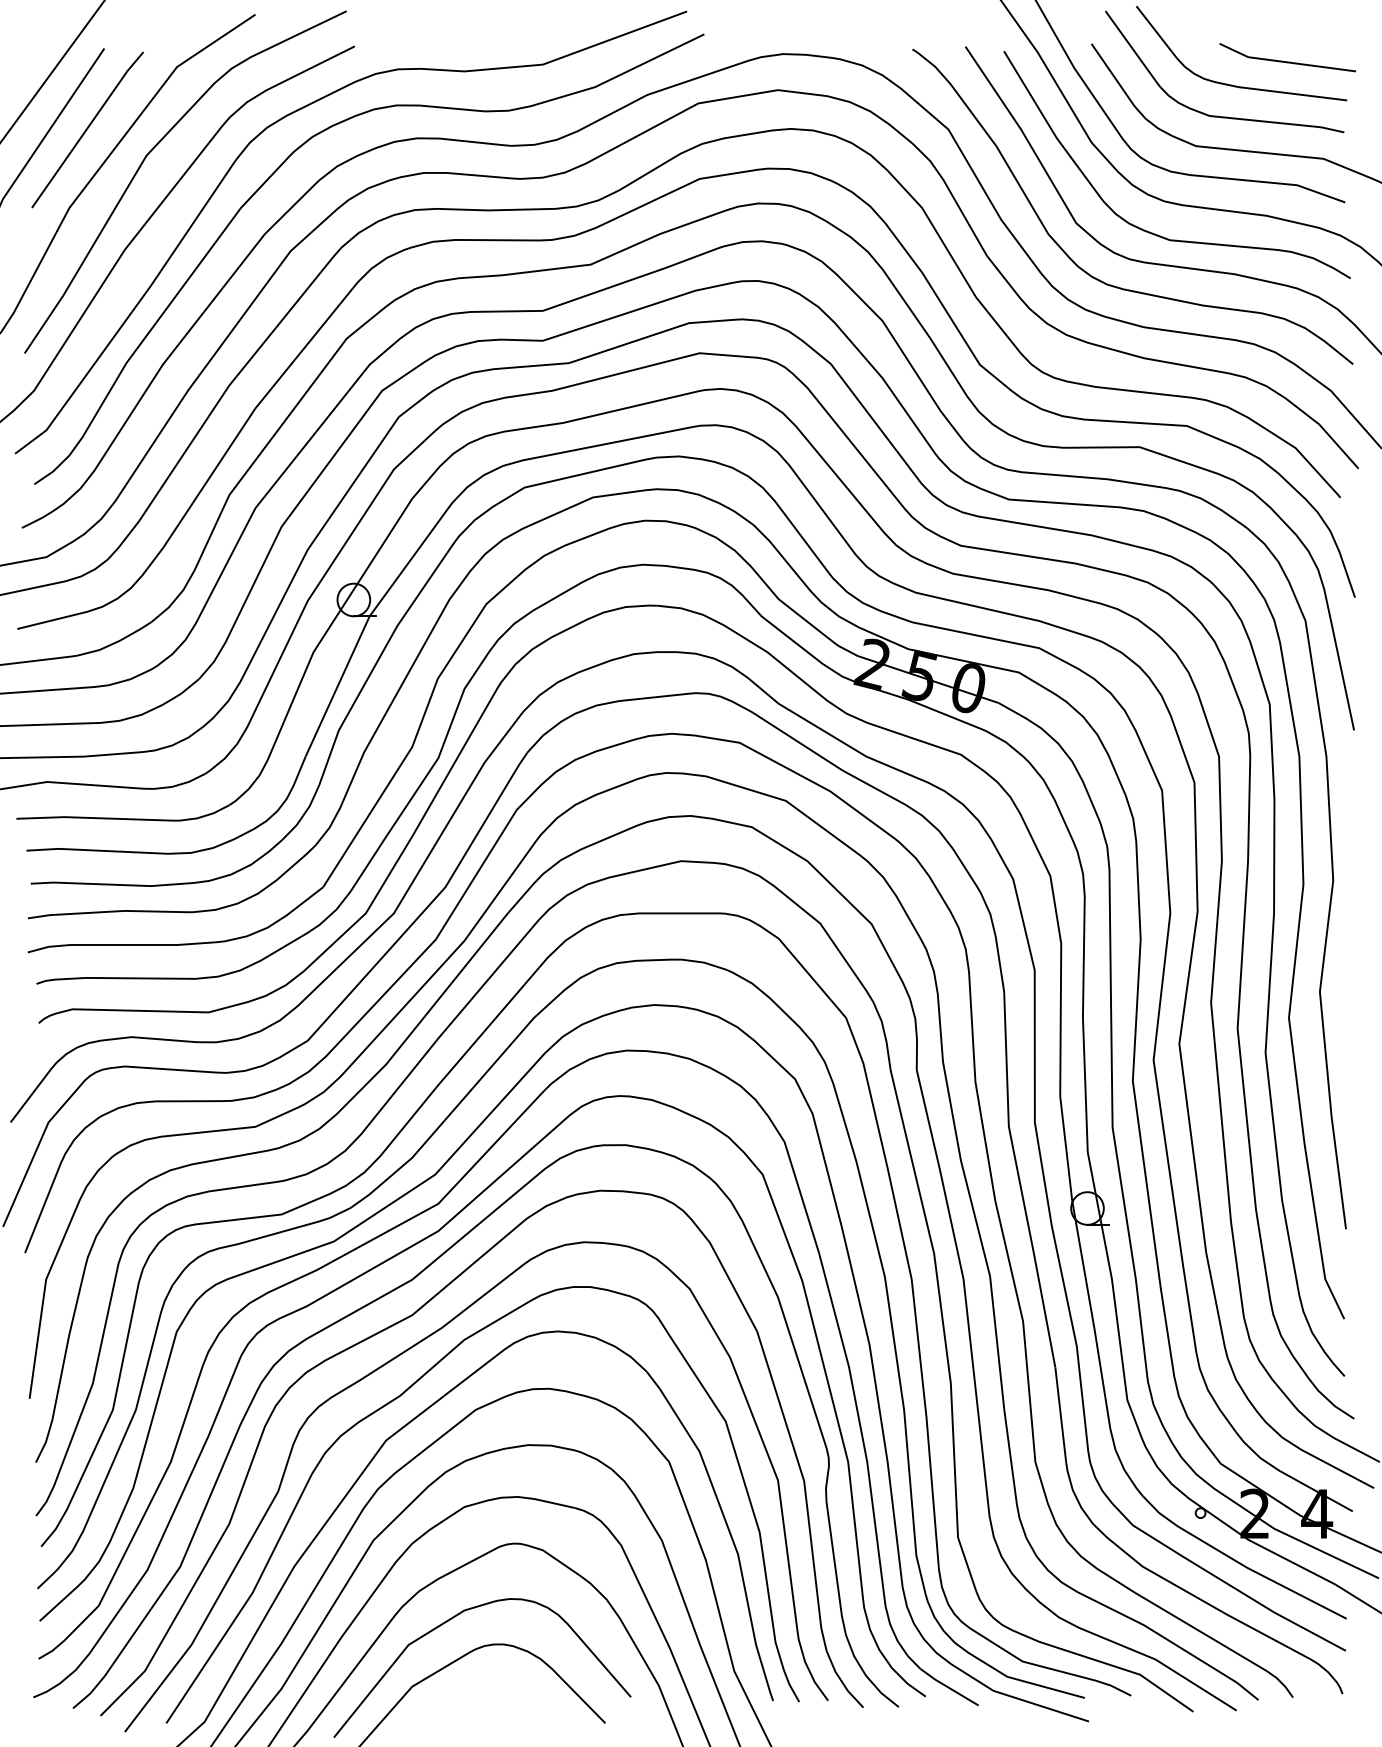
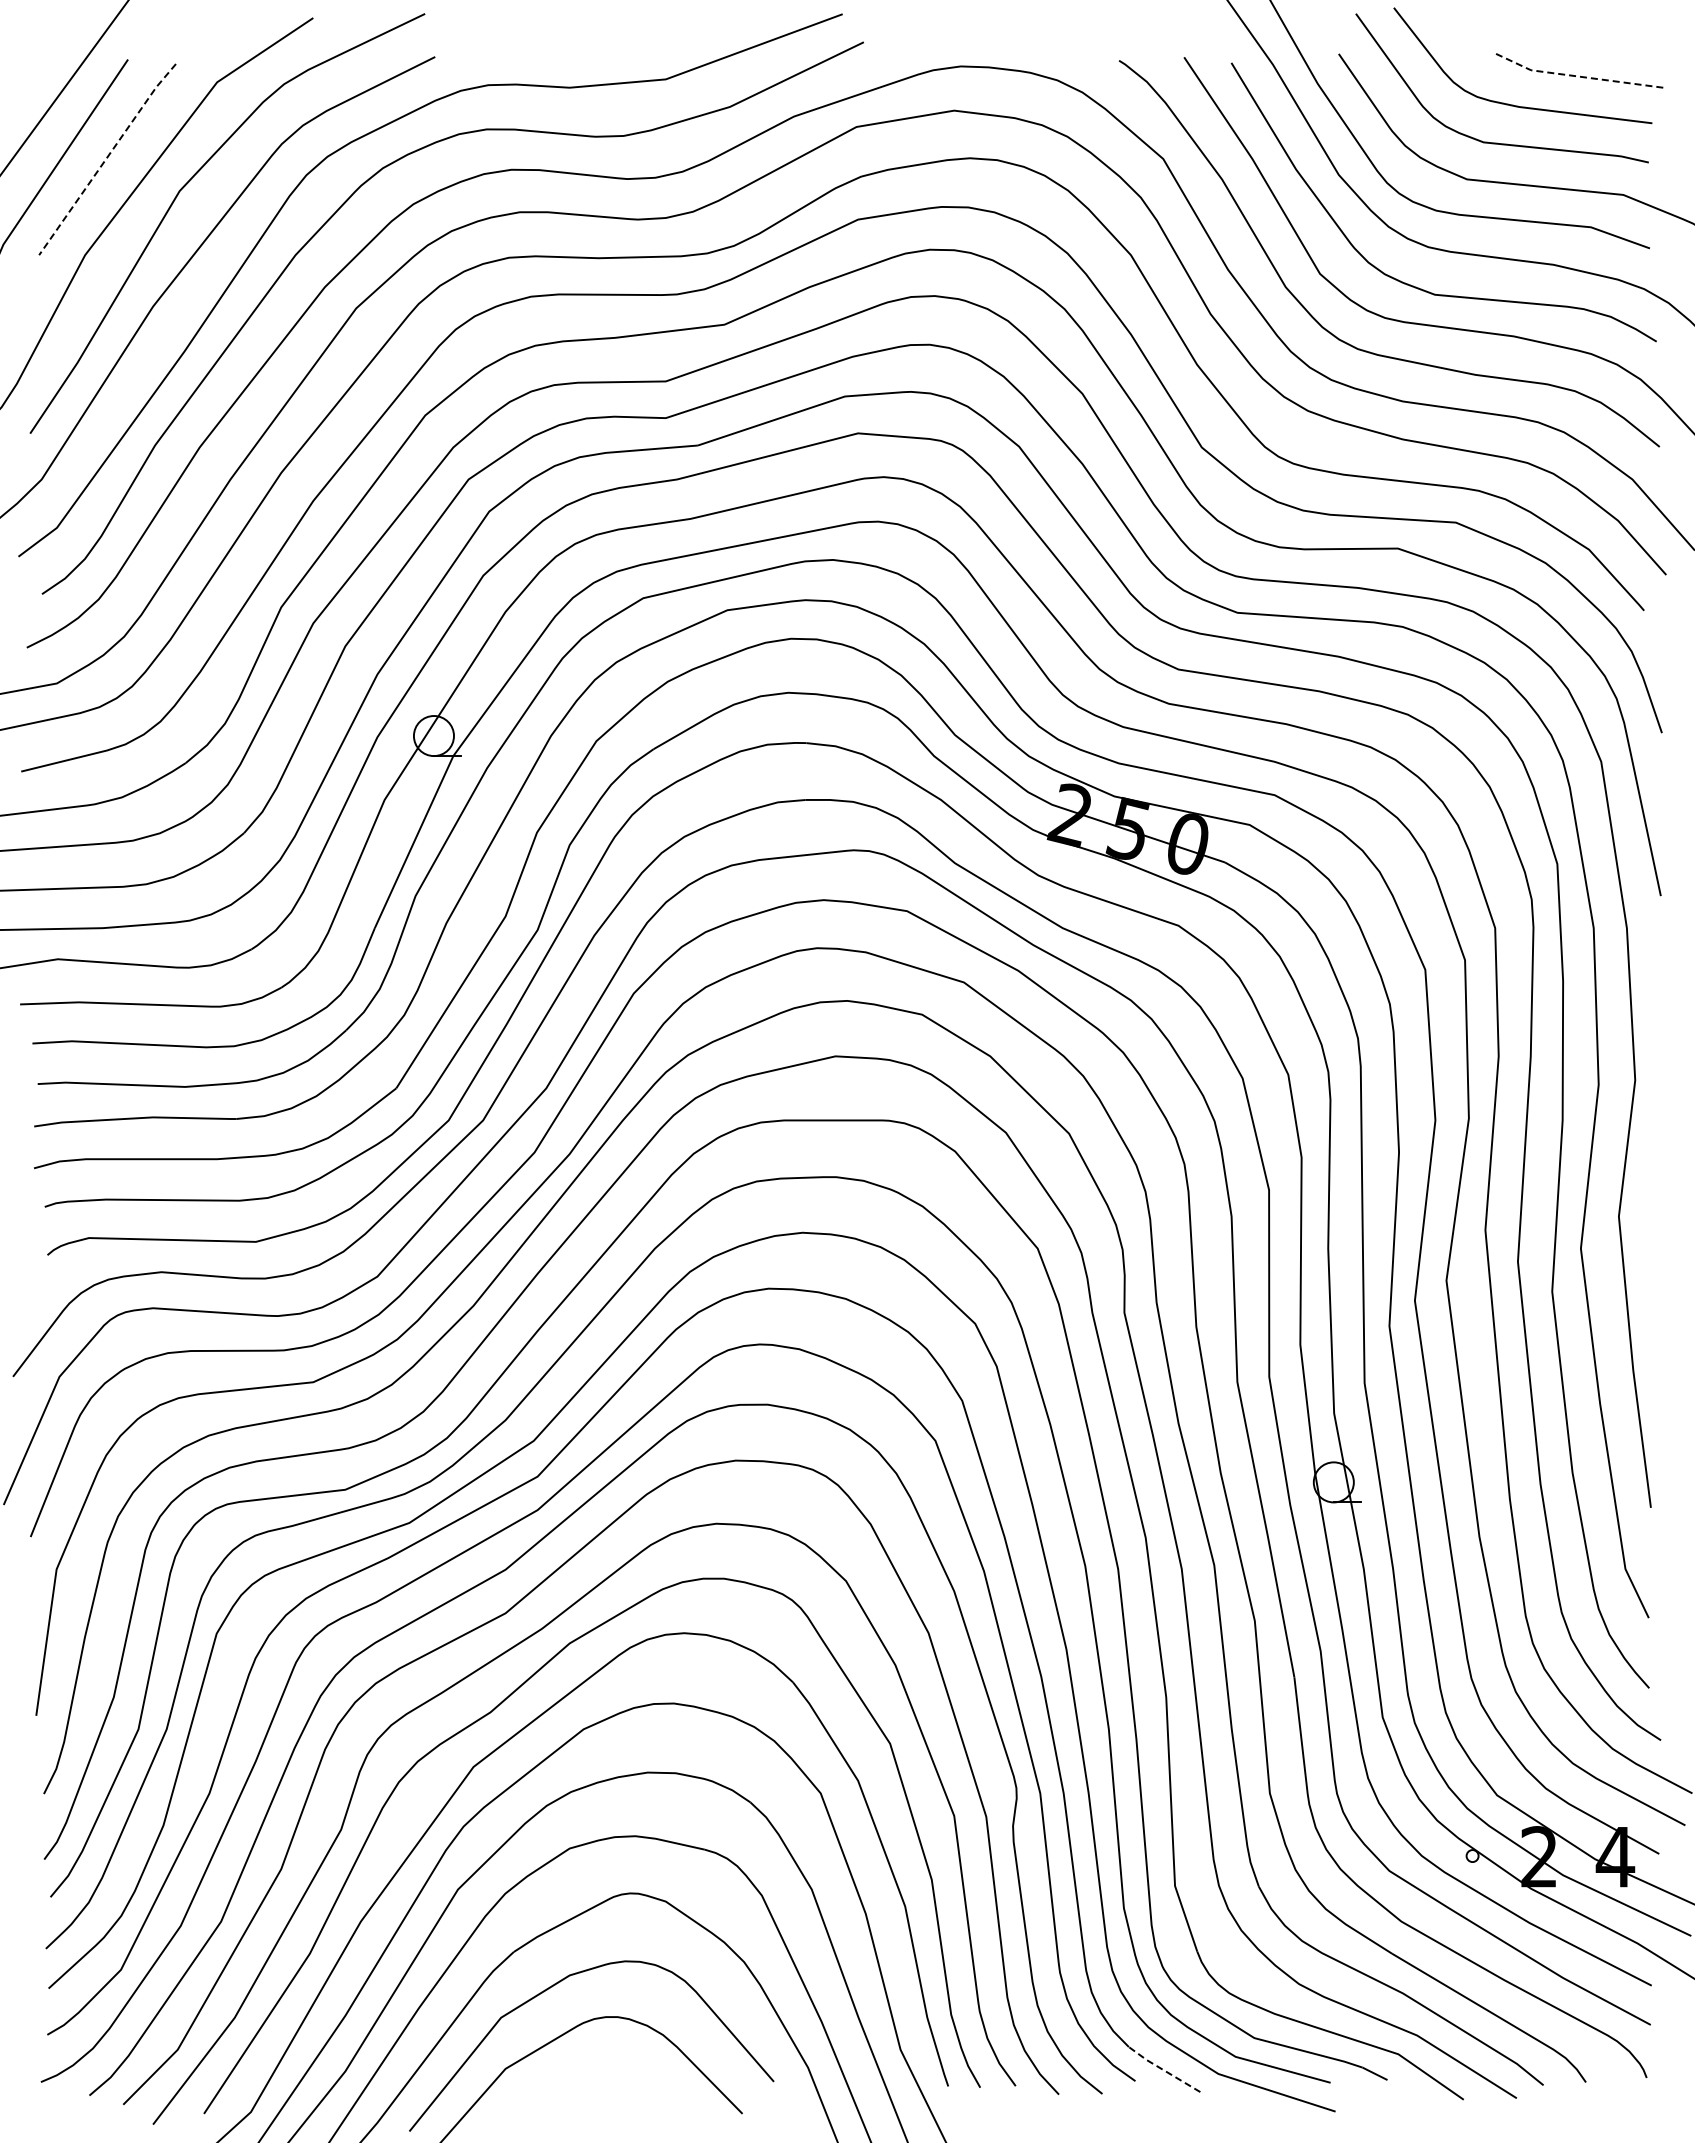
line: (1286, 62) -> (1577, 76), solid -> dashed
line: (86, 129) -> (106, 158), solid -> dashed
line: (948, 1687) -> (1163, 2069), solid -> dashed

